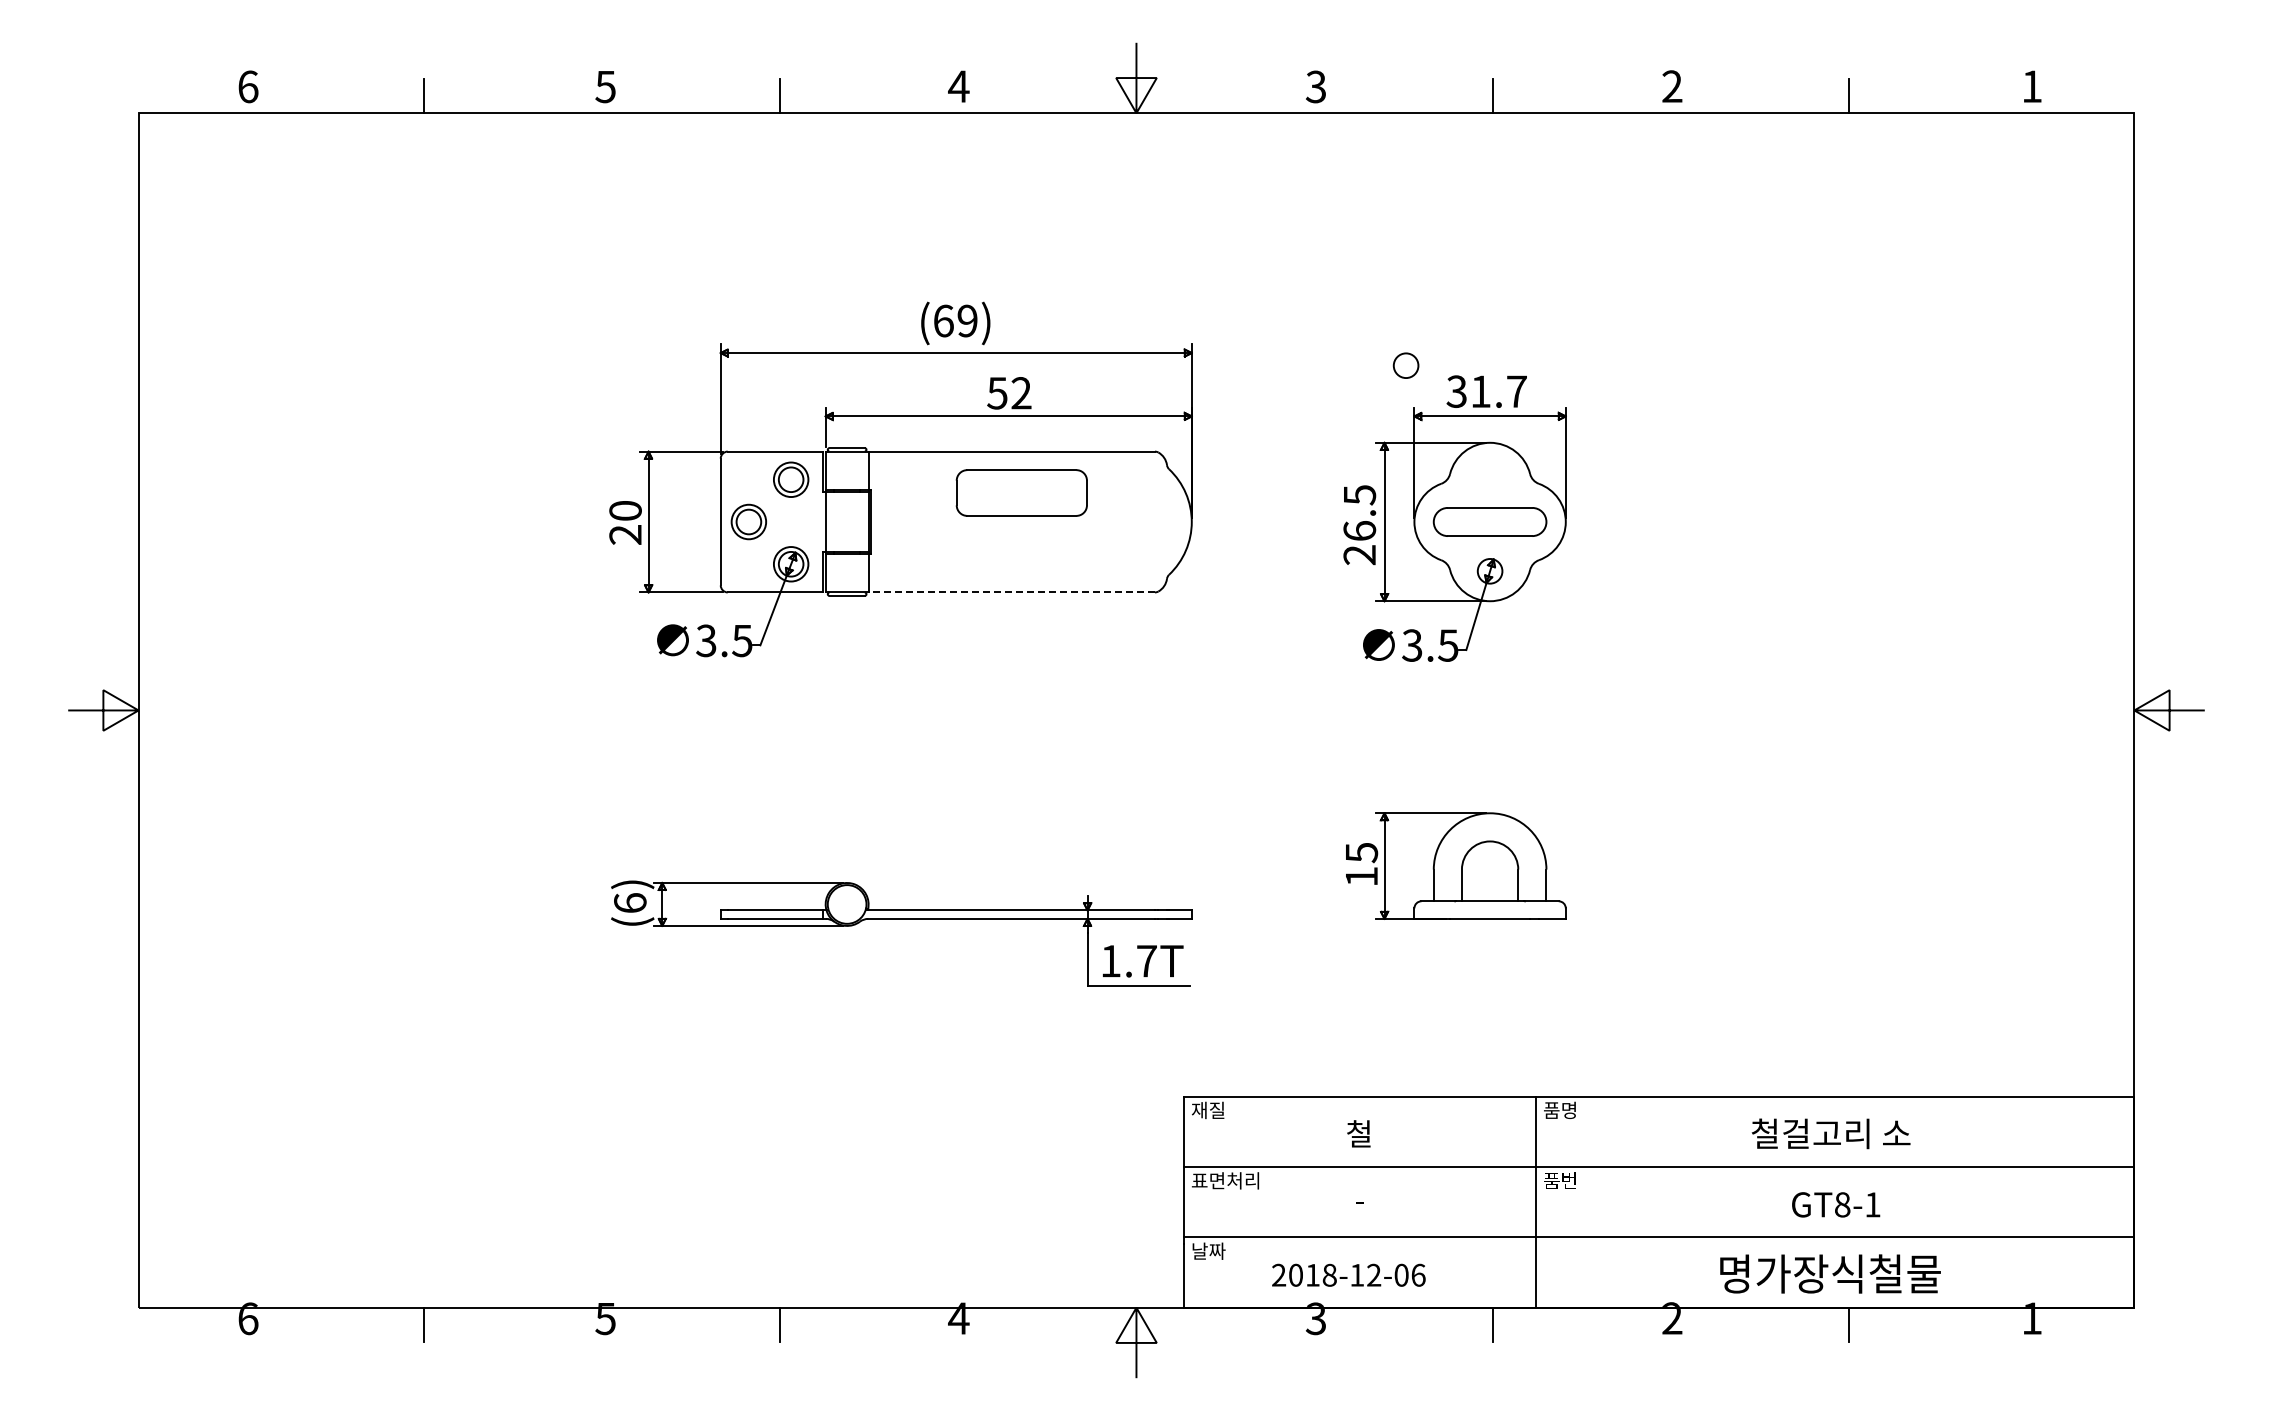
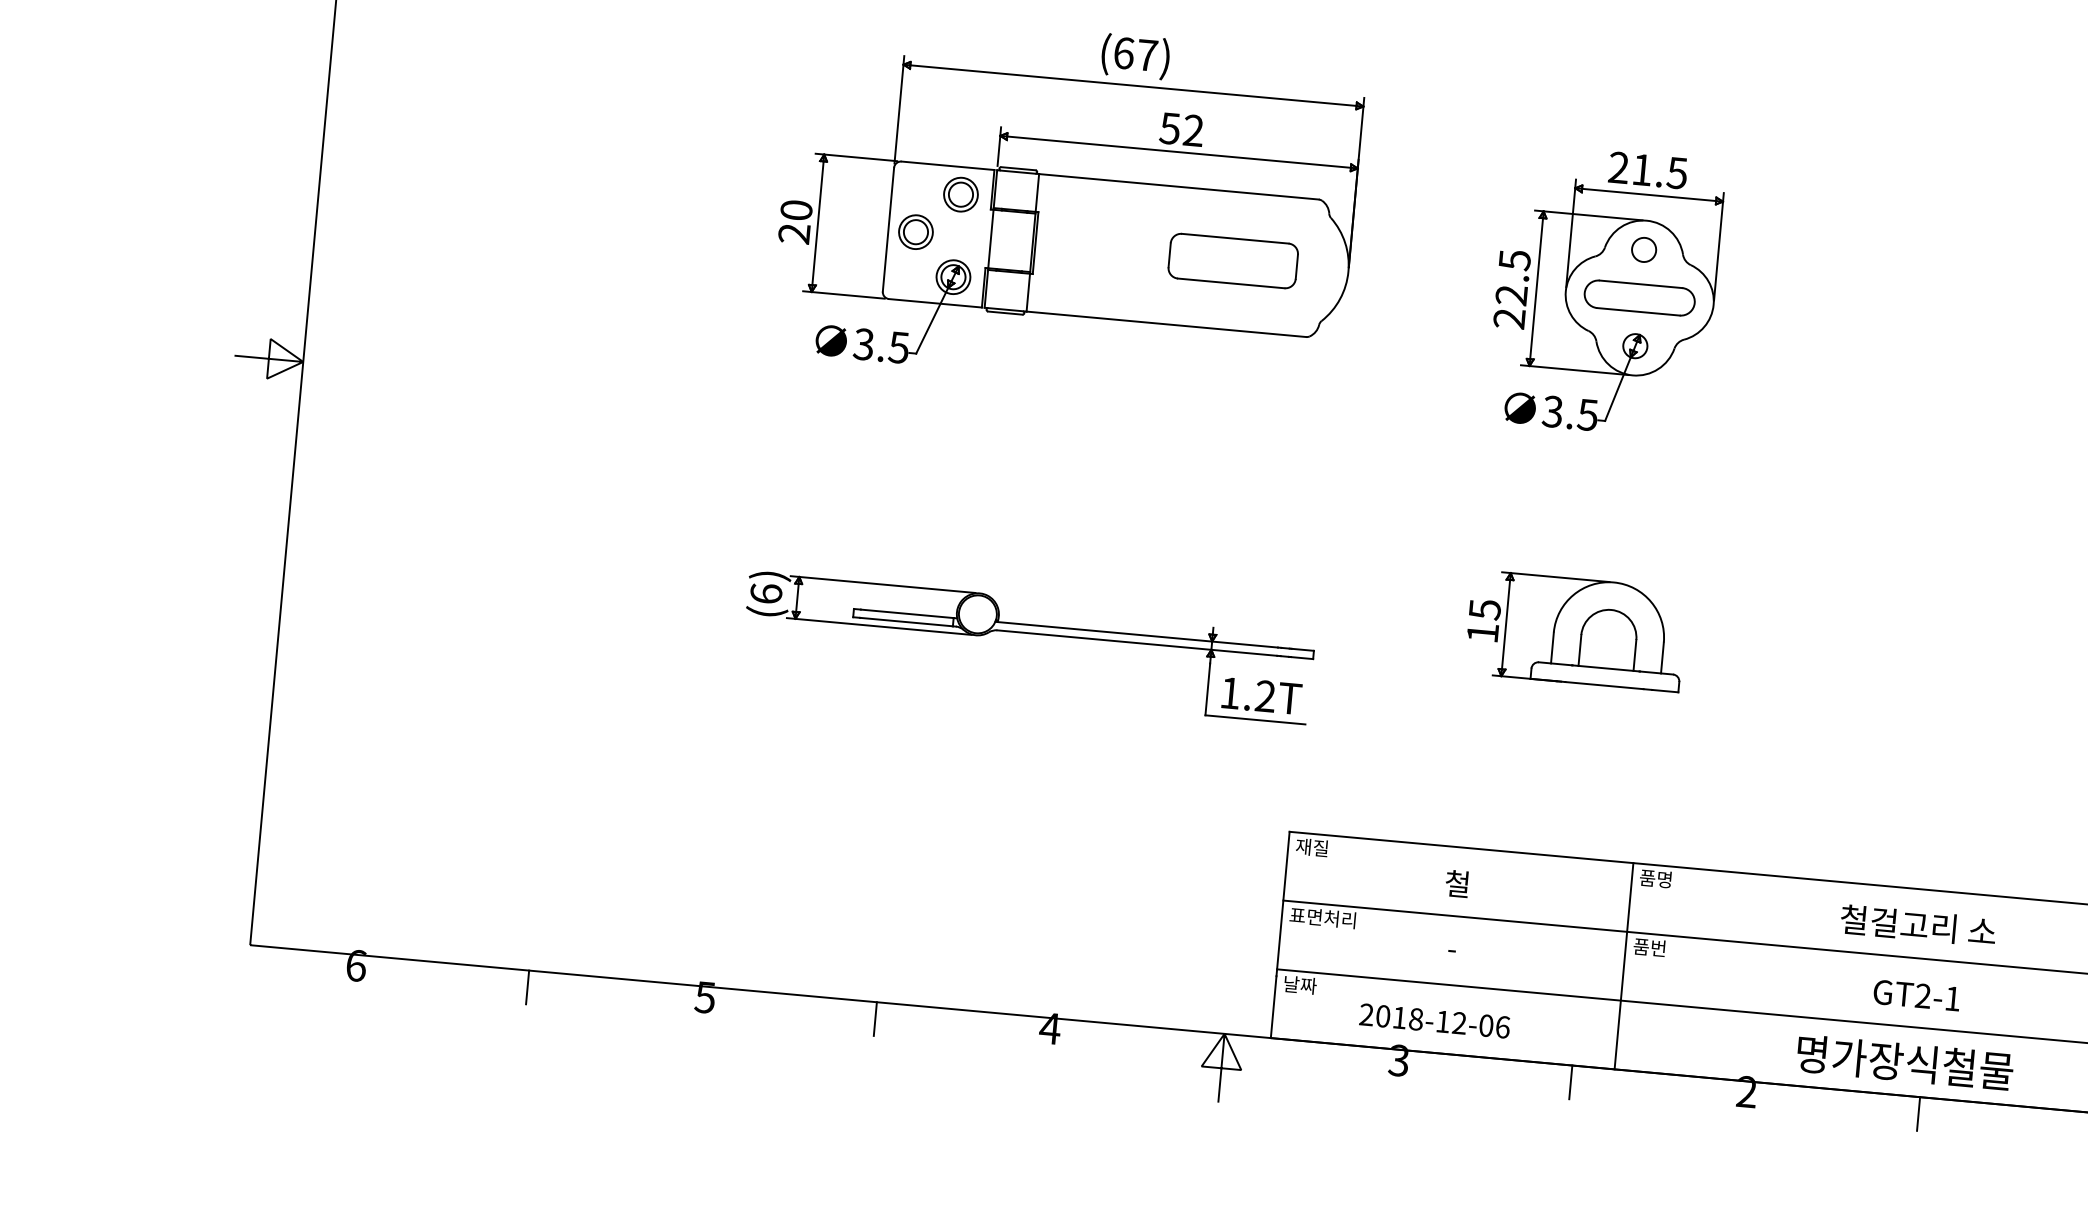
text: (967, 320) -> (1147, 54), (69) -> (67)
circle: (1405, 365) -> (1643, 249), moved
text: (1486, 391) -> (1647, 170), 31.7 -> 21.5
part: (1021, 492) -> (1232, 260), moved
text: (1359, 531) -> (1511, 295), 26.5 -> 22.5
line: (1011, 592) -> (1166, 324), dashed -> solid
text: (1146, 960) -> (1265, 695), 1.7T -> 1.2T
text: (1842, 1204) -> (1923, 995), GT8-1 -> GT2-1

